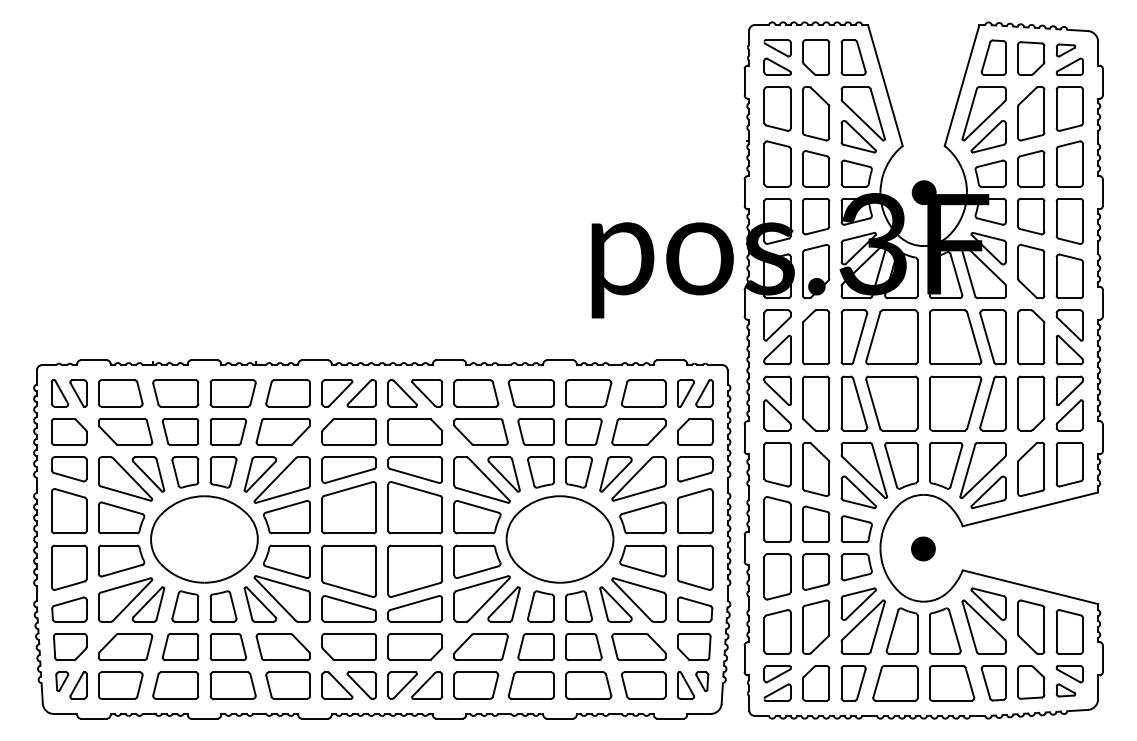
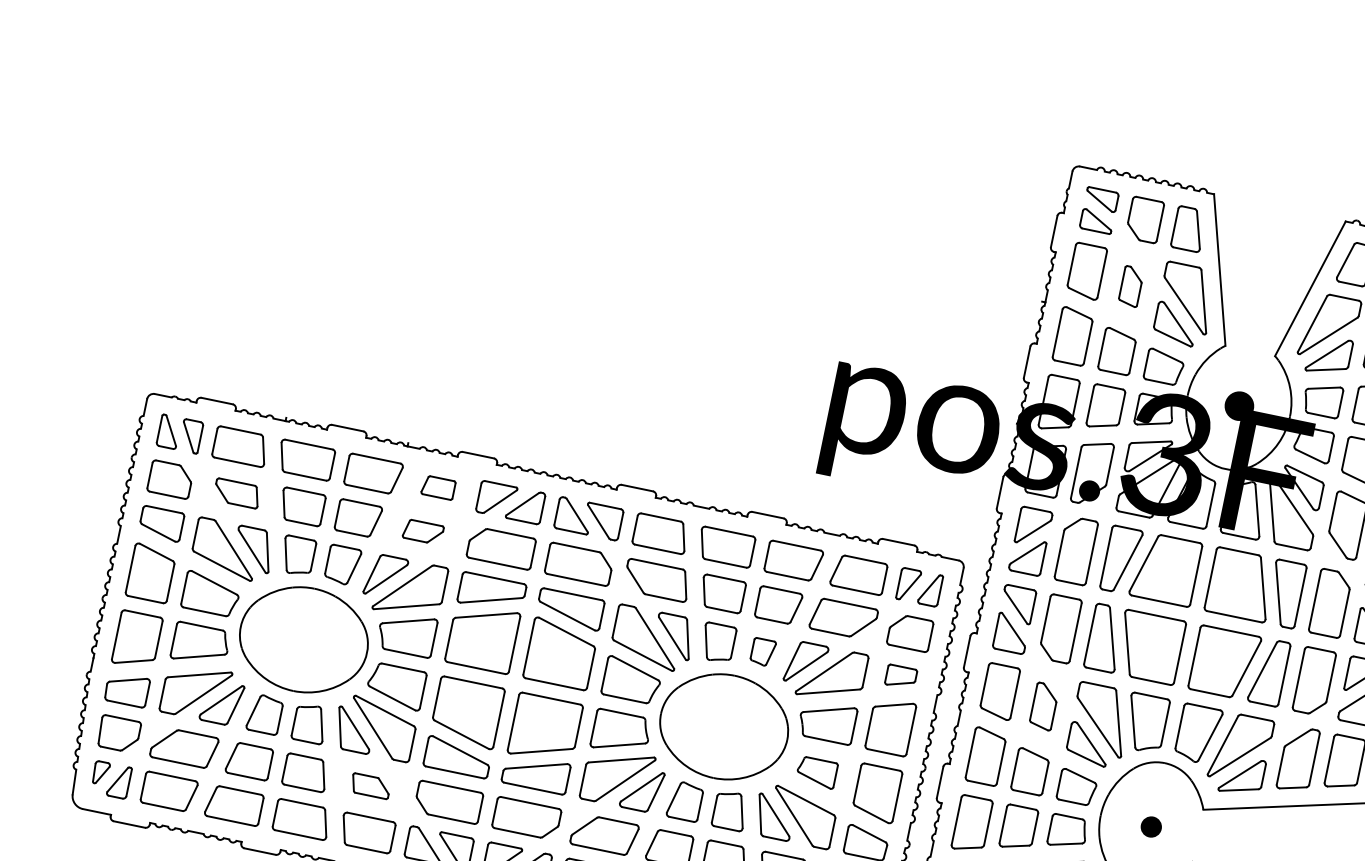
part: (816, 113) -> (1131, 286), size x0.6
part: (287, 393) -> (437, 487), size x0.6
part: (125, 431) -> (237, 492), size x0.7
part: (282, 431) -> (422, 531), size x0.6
part: (816, 468) -> (1044, 705), size x0.7
part: (695, 469) -> (901, 677), size x0.7
part: (578, 472) -> (762, 652), size x0.7
part: (923, 548) -> (1151, 826), size x0.7
part: (642, 560) -> (816, 771), size x0.7
part: (282, 646) -> (369, 785), size x0.6

